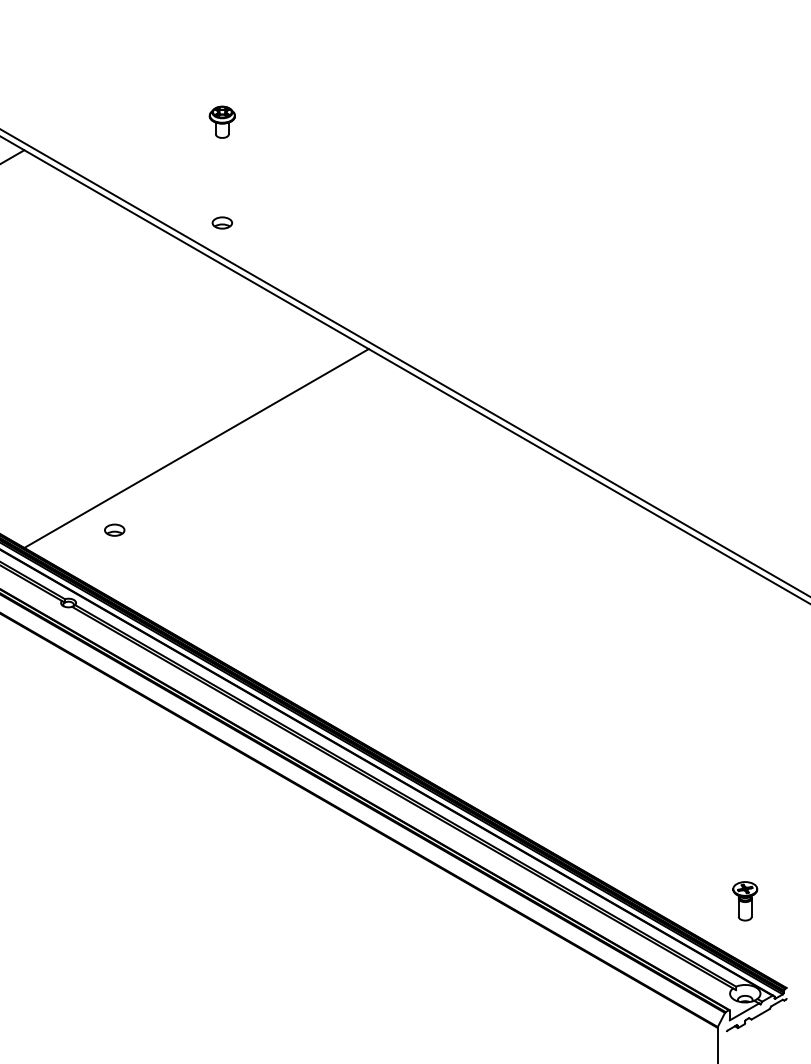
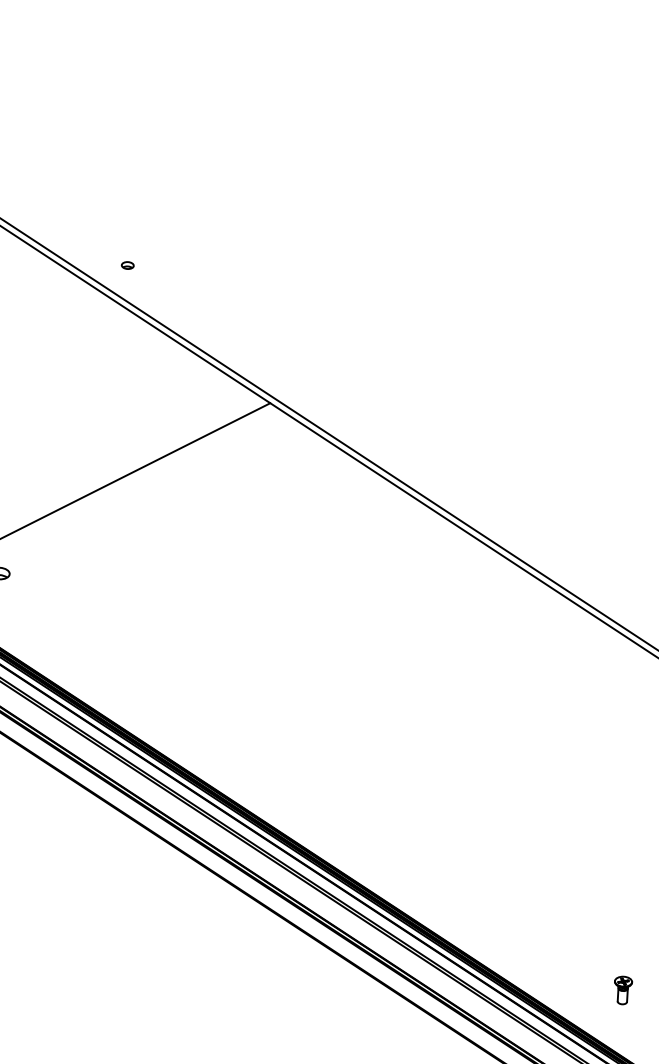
part: (221, 121) -> (133, 161), removed
part: (221, 222) -> (127, 265), size x0.6
part: (745, 901) -> (623, 990), size x0.7

